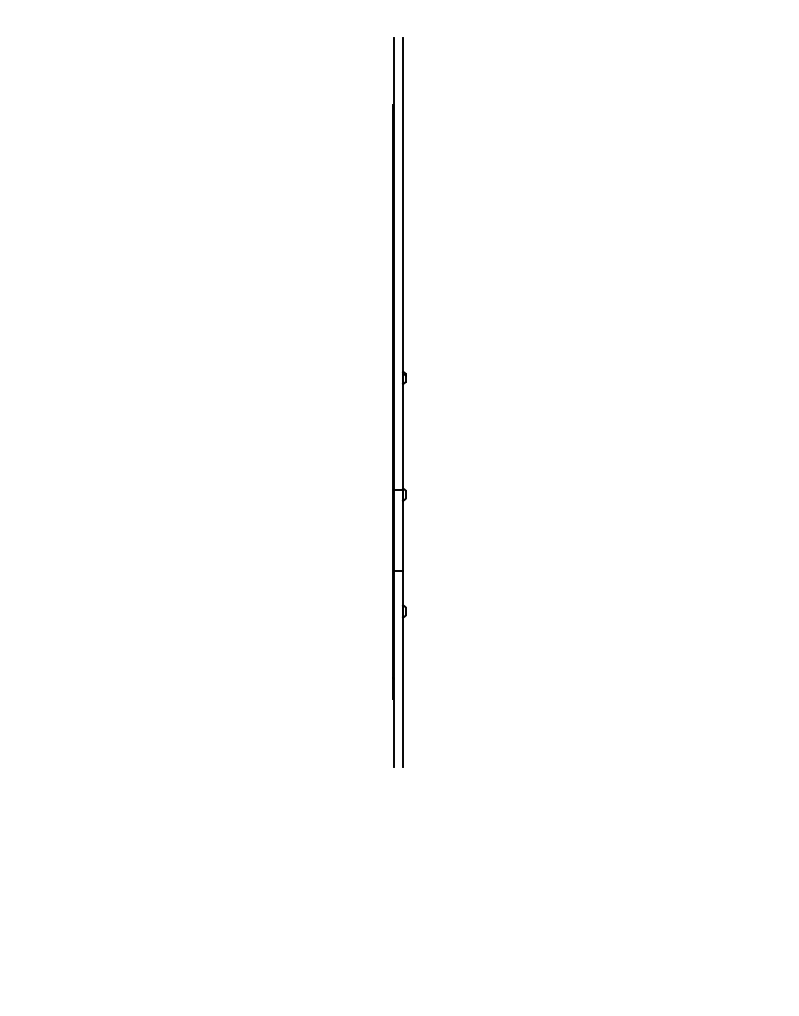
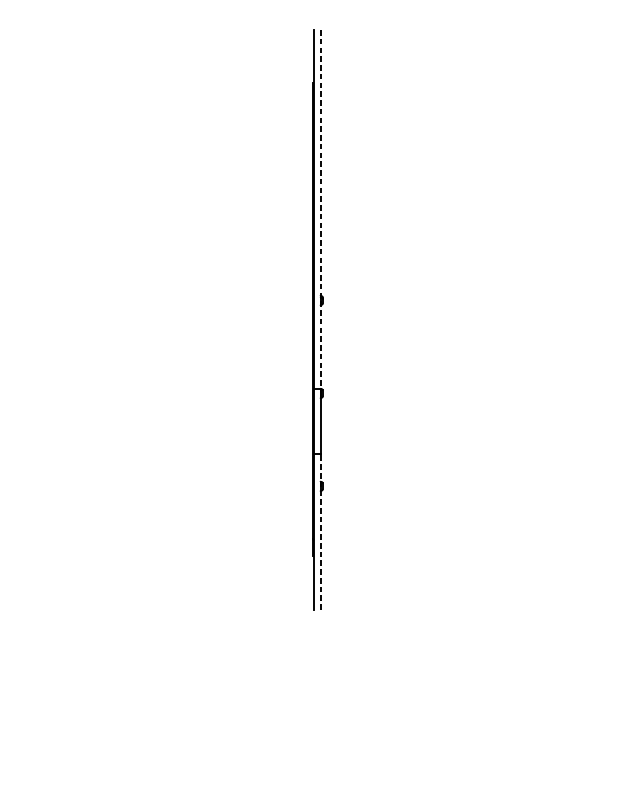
line: (402, 263) -> (320, 209), solid -> dashed
line: (402, 668) -> (320, 531), solid -> dashed

